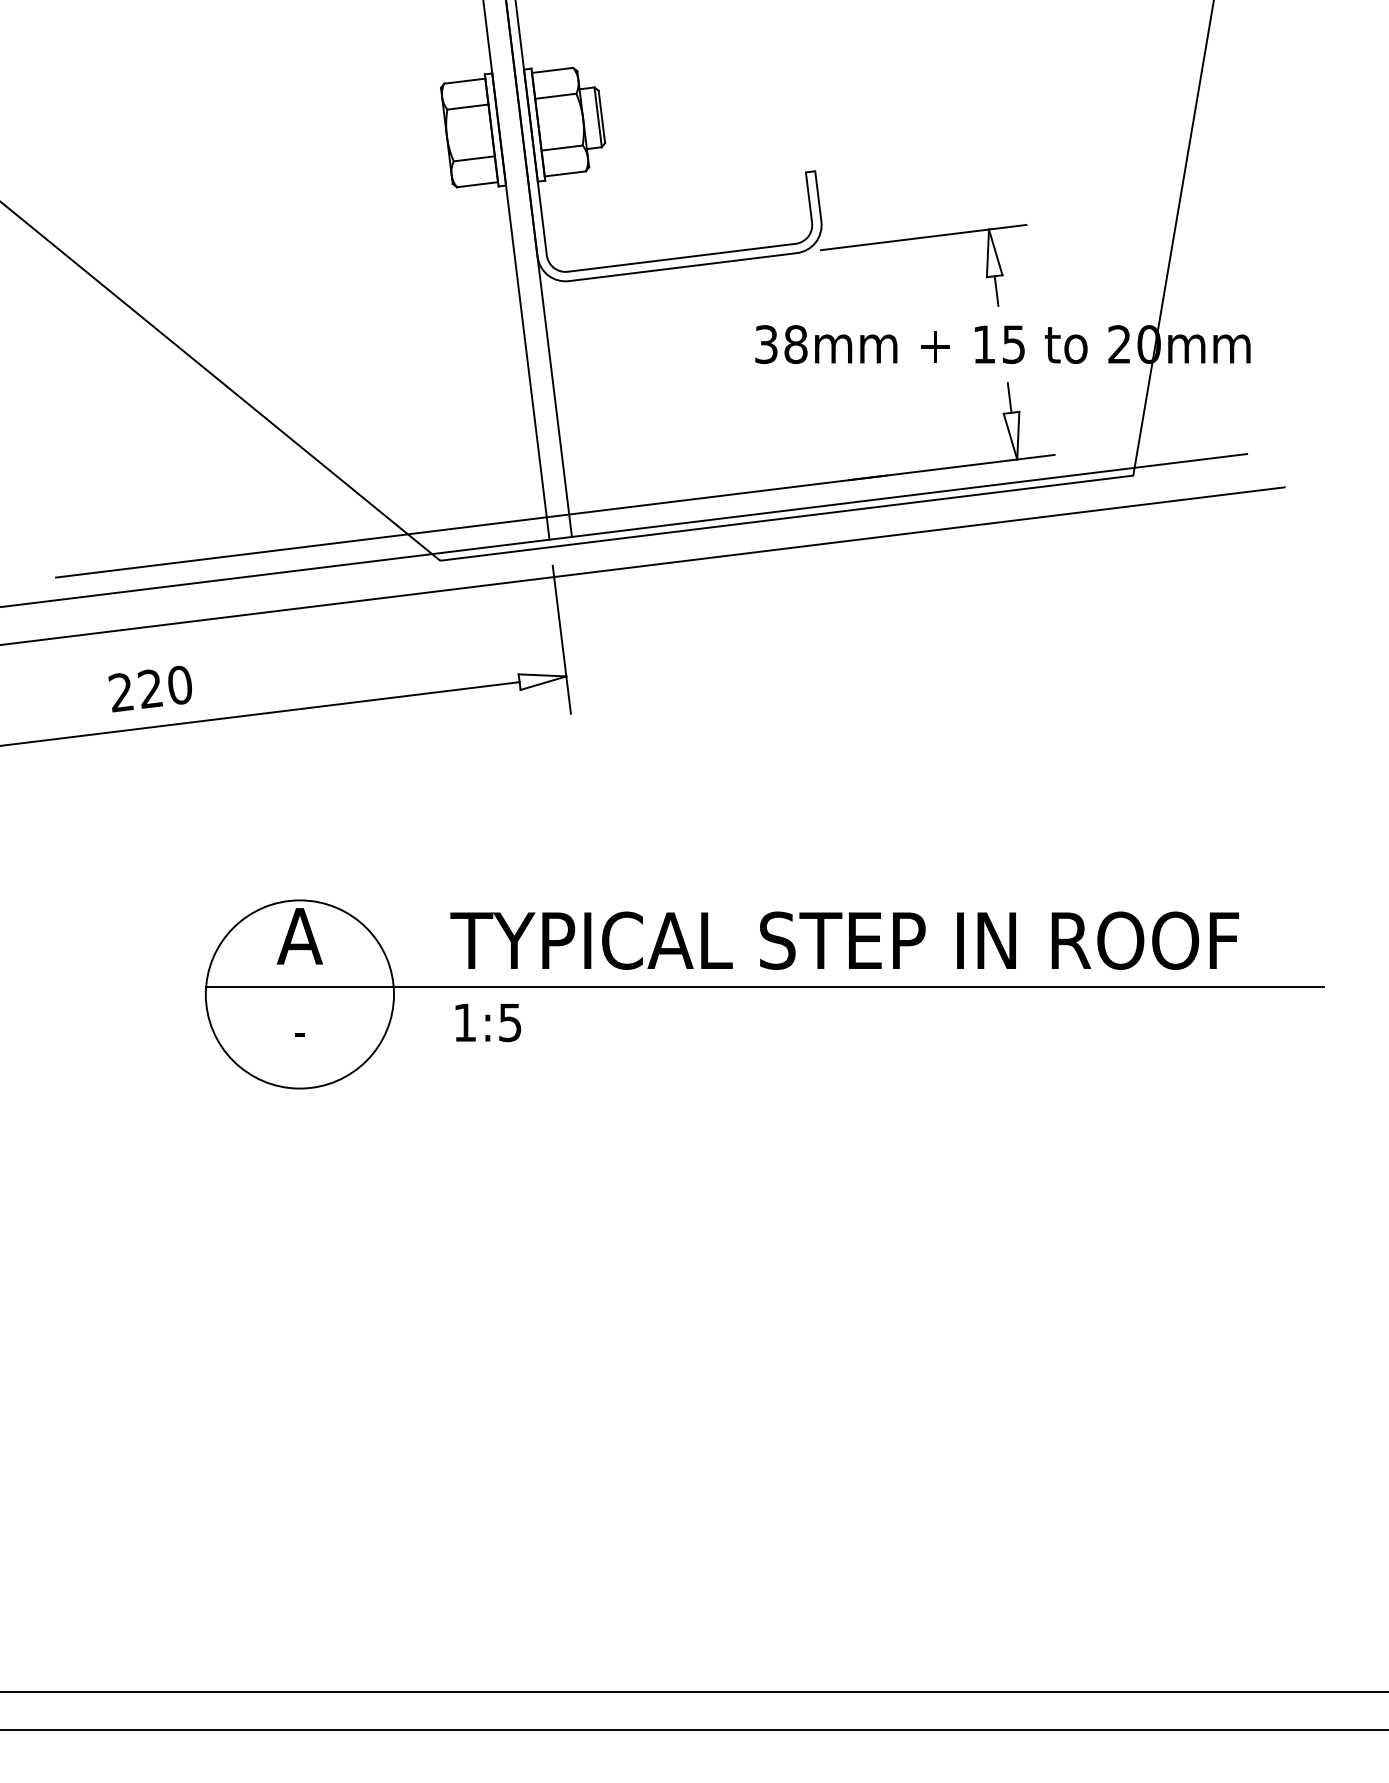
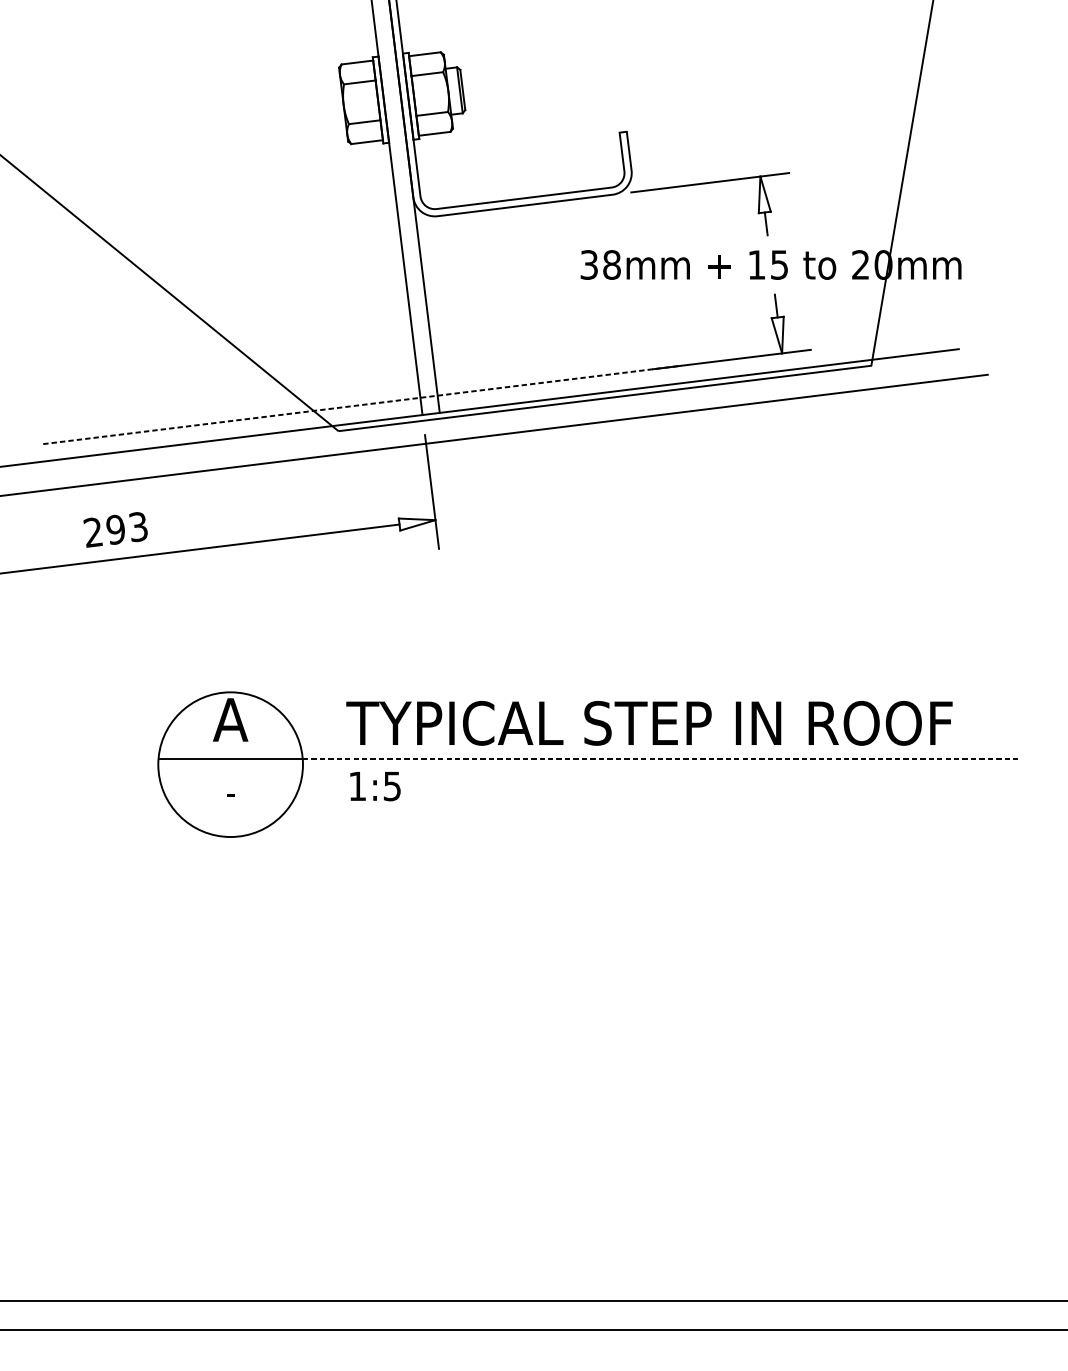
line: (471, 526) -> (362, 404), solid -> dashed
text: (164, 687) -> (126, 528), 220 -> 293
line: (859, 987) -> (660, 759), solid -> dashed

